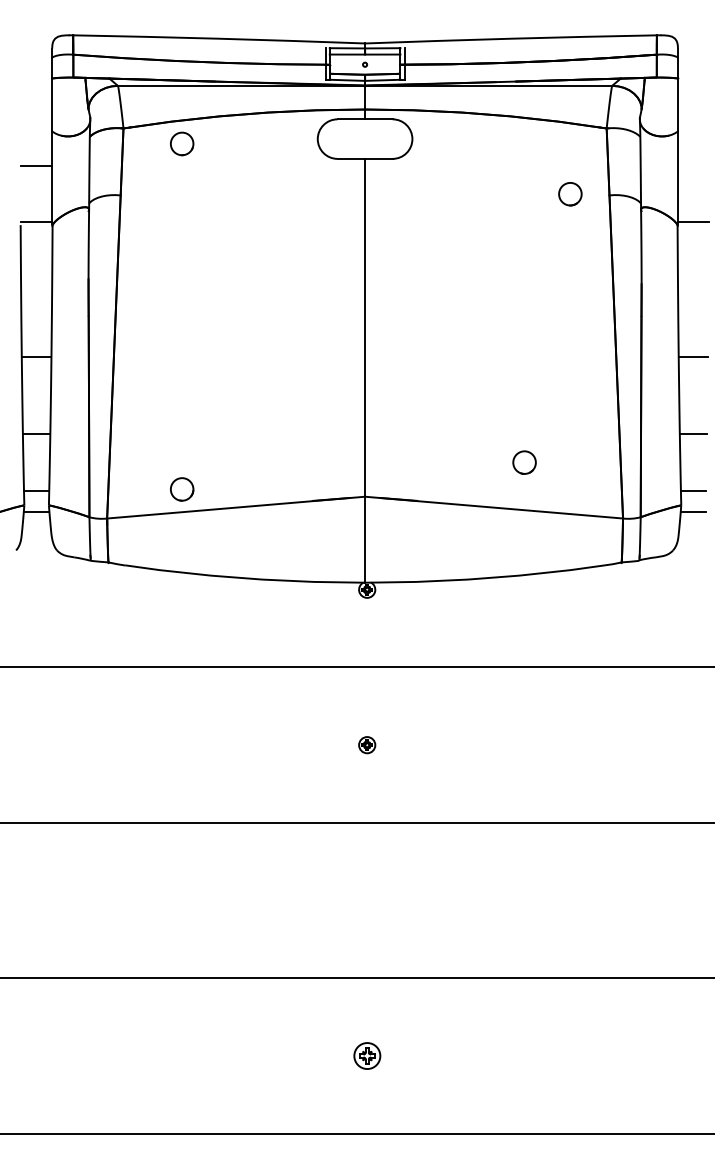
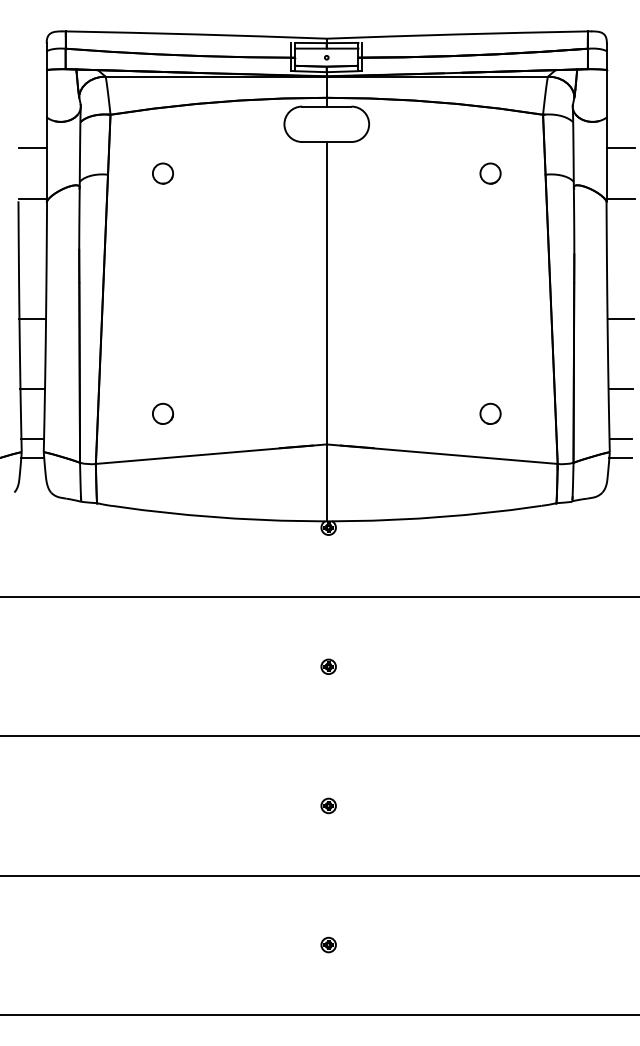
circle: (181, 143) -> (162, 173), moved
line: (693, 166) -> (620, 148), added
circle: (570, 194) -> (490, 173), moved
circle: (524, 462) -> (490, 413), moved
circle: (182, 488) -> (163, 413), moved
part: (366, 900) -> (328, 805), added
part: (366, 1055) -> (328, 944), size x0.62

